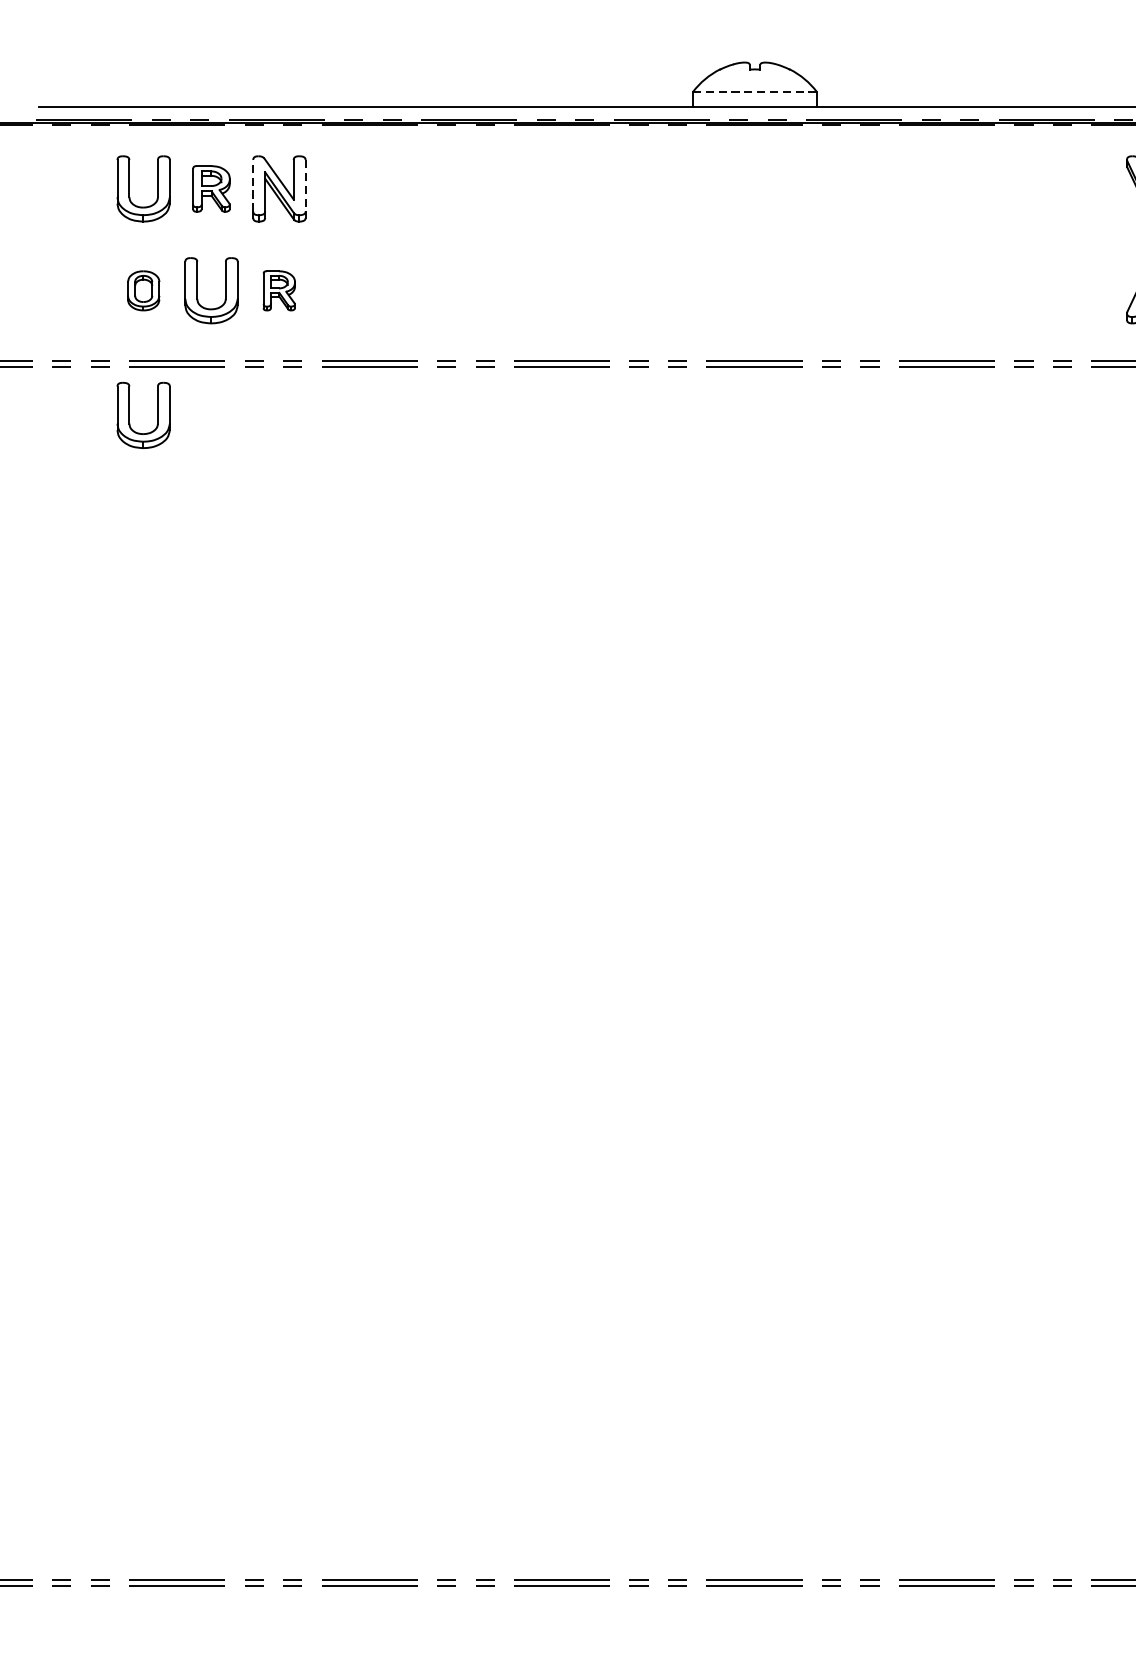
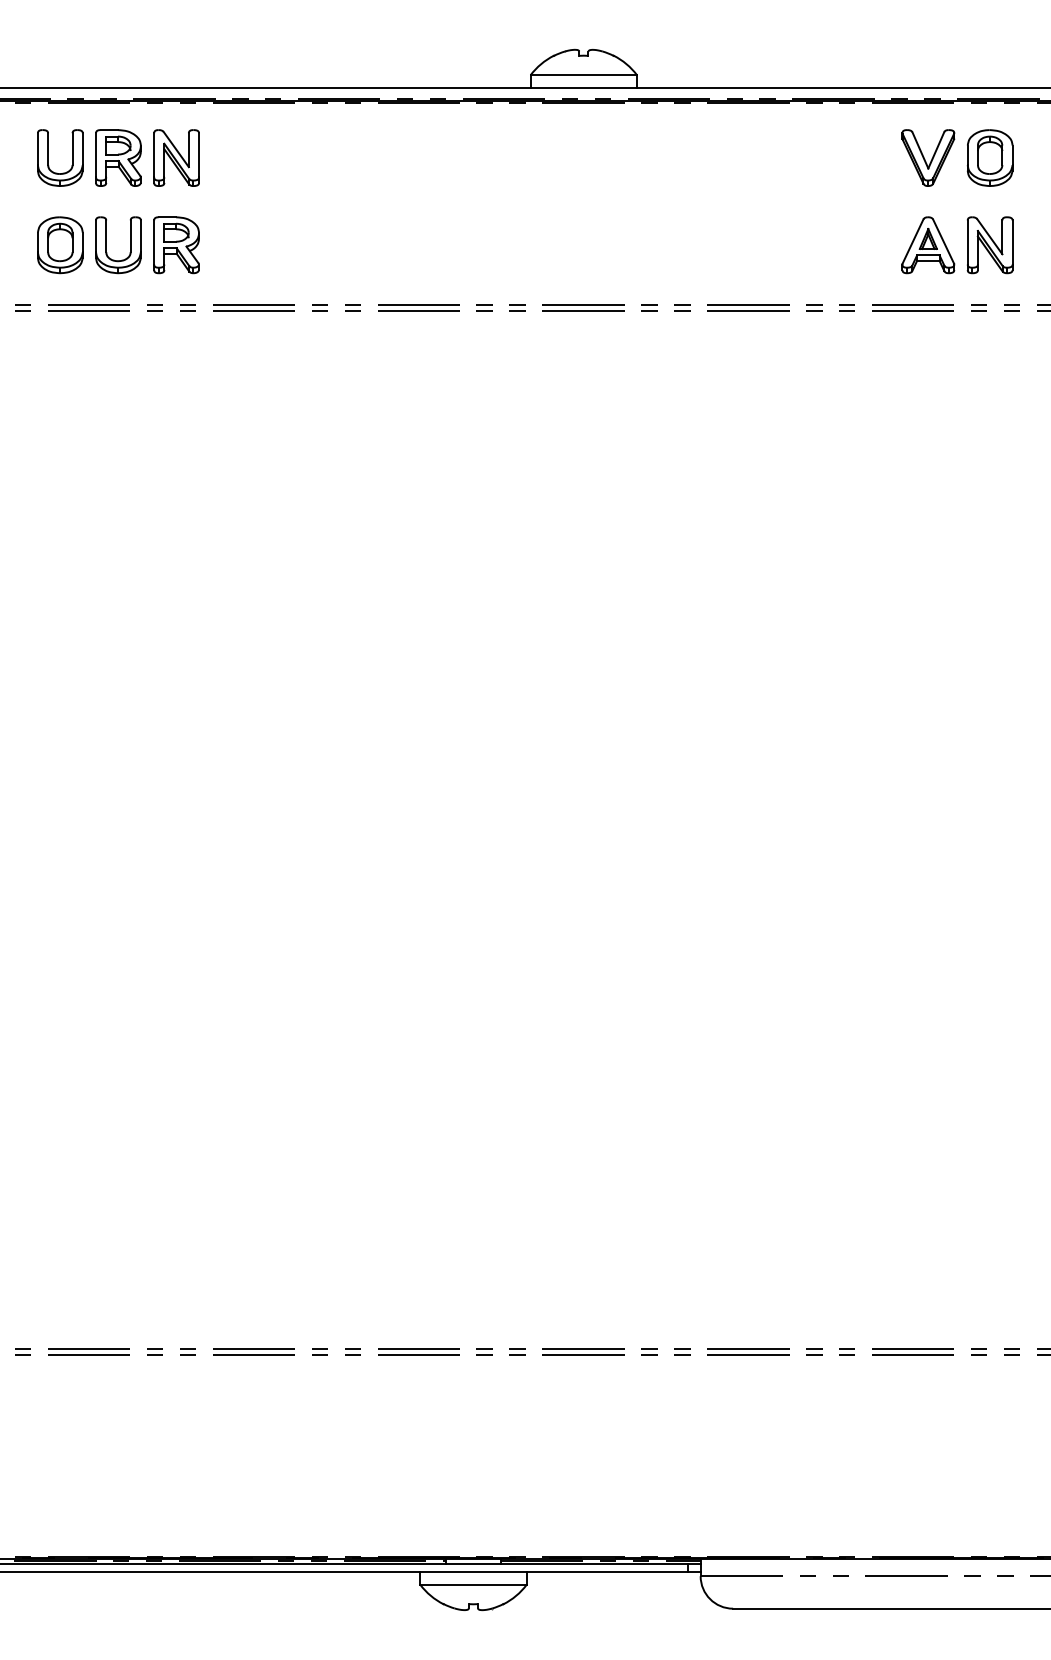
line: (755, 92) -> (584, 75), dashed -> solid
line: (253, 184) -> (154, 154), dashed -> solid
line: (306, 185) -> (199, 155), dashed -> solid
part: (211, 188) -> (118, 157), size x1.43
part: (143, 291) -> (60, 245), size x1.67
part: (279, 291) -> (176, 245), size x1.67
part: (129, 414) -> (48, 351), removed

